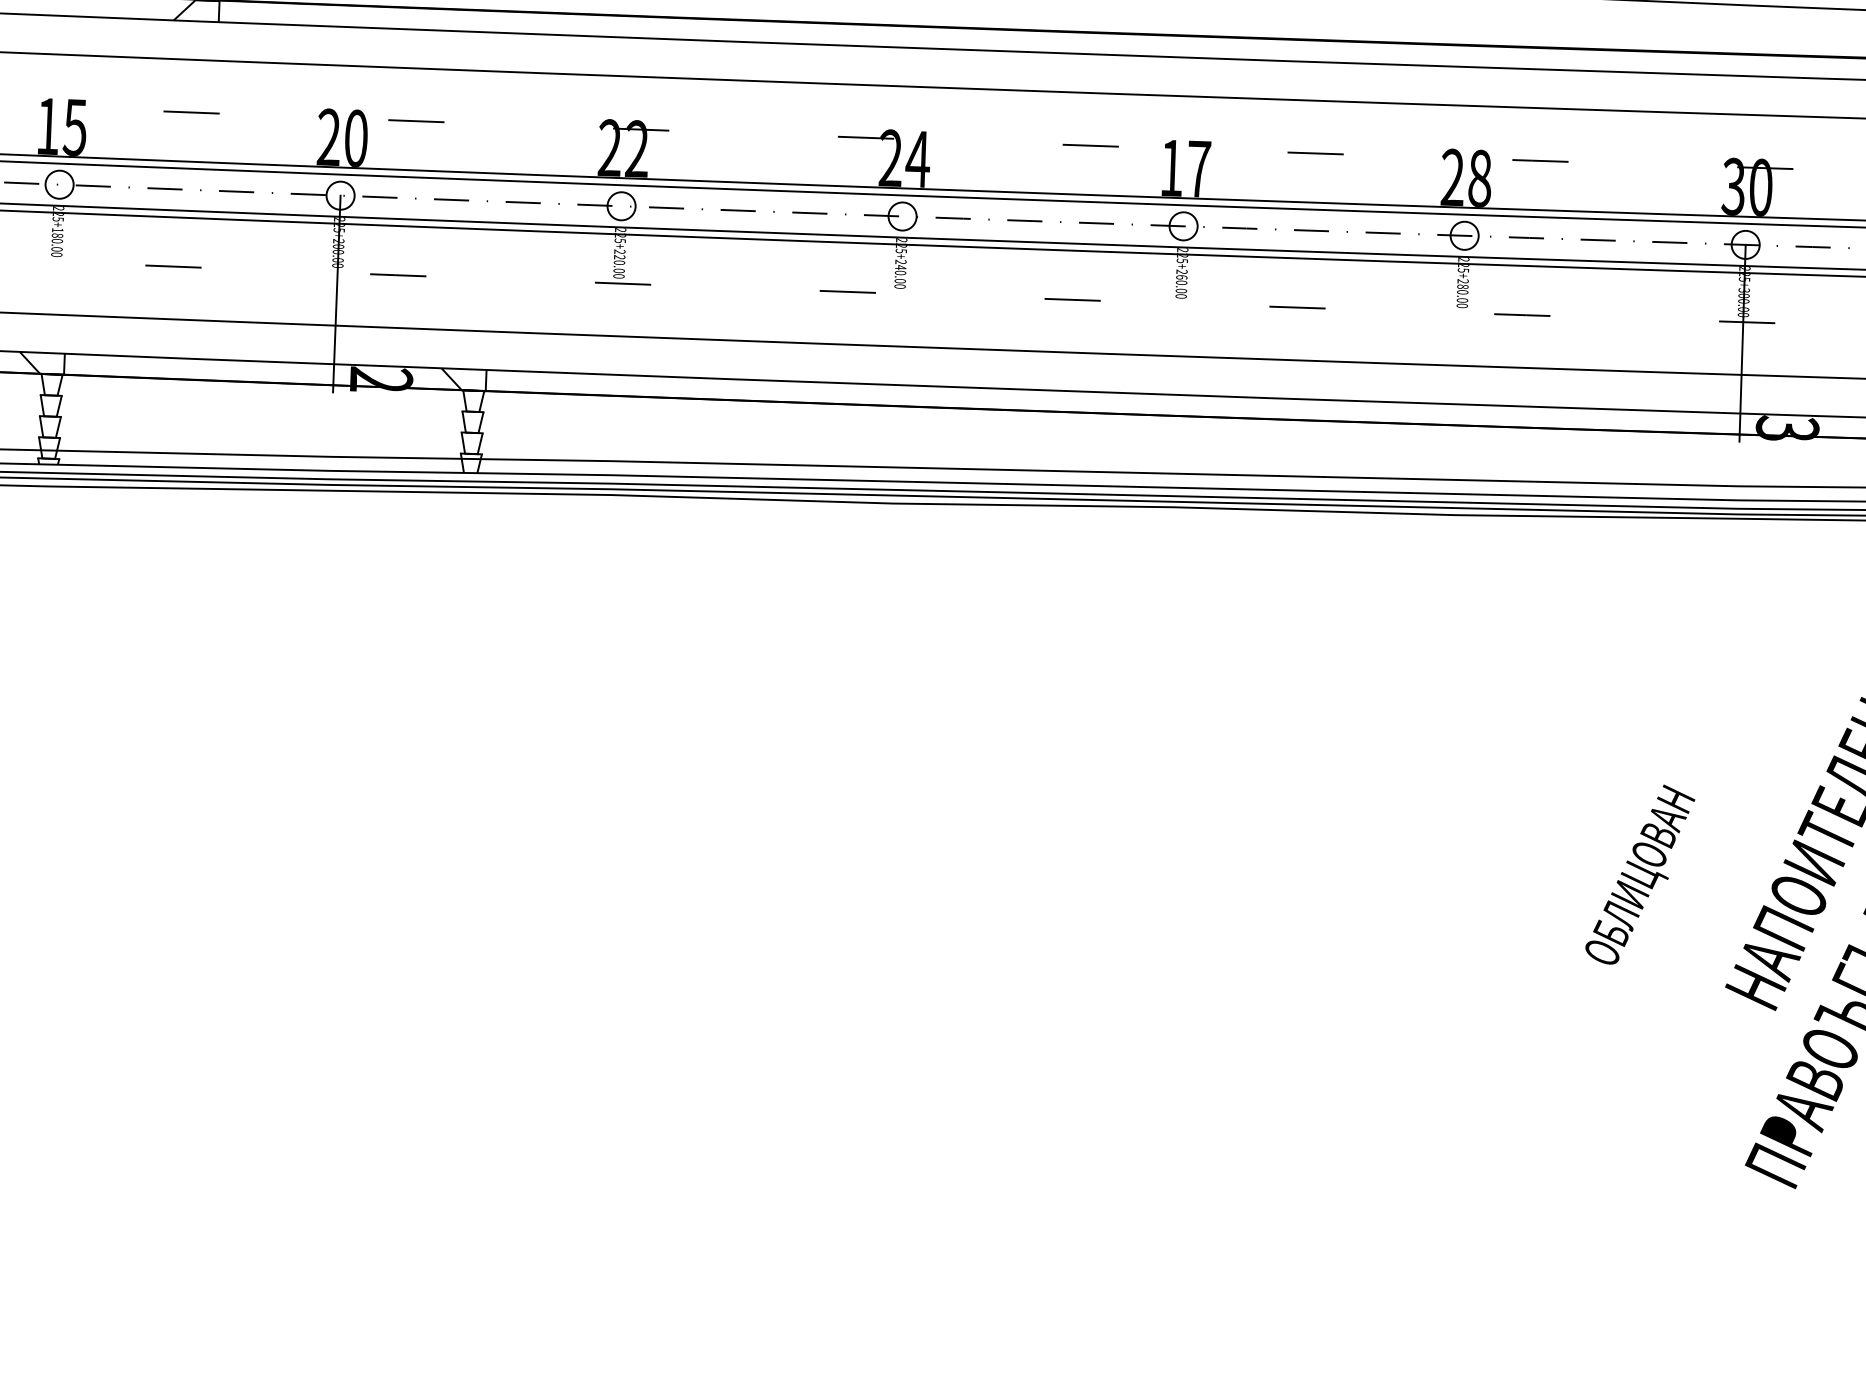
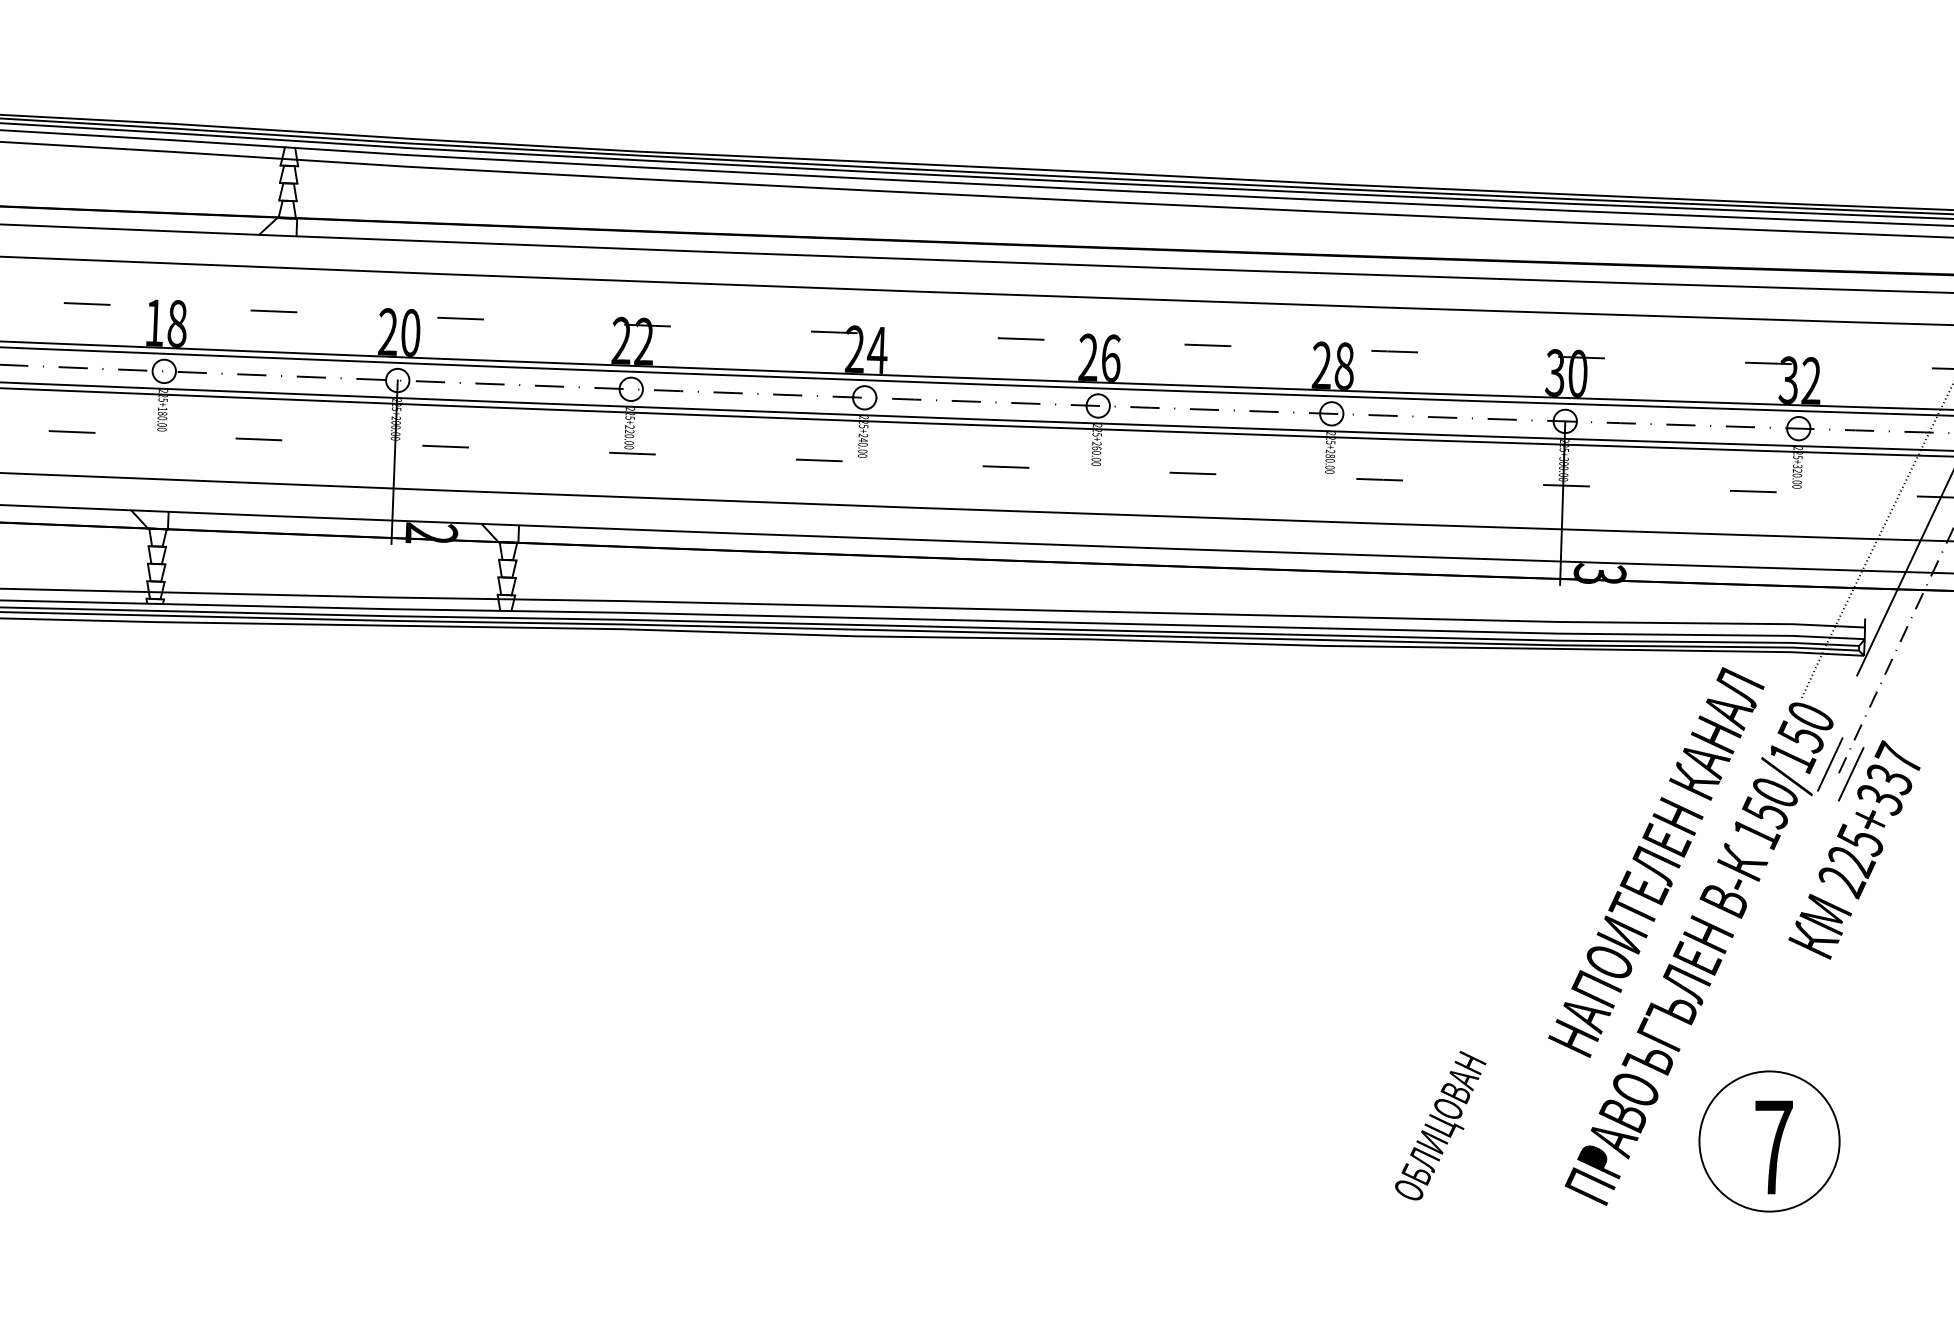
text: (74, 127) -> (176, 323), 15 -> 18
text: (1185, 168) -> (1099, 357), 17 -> 26
text: (1640, 874) -> (1440, 1125), moved

